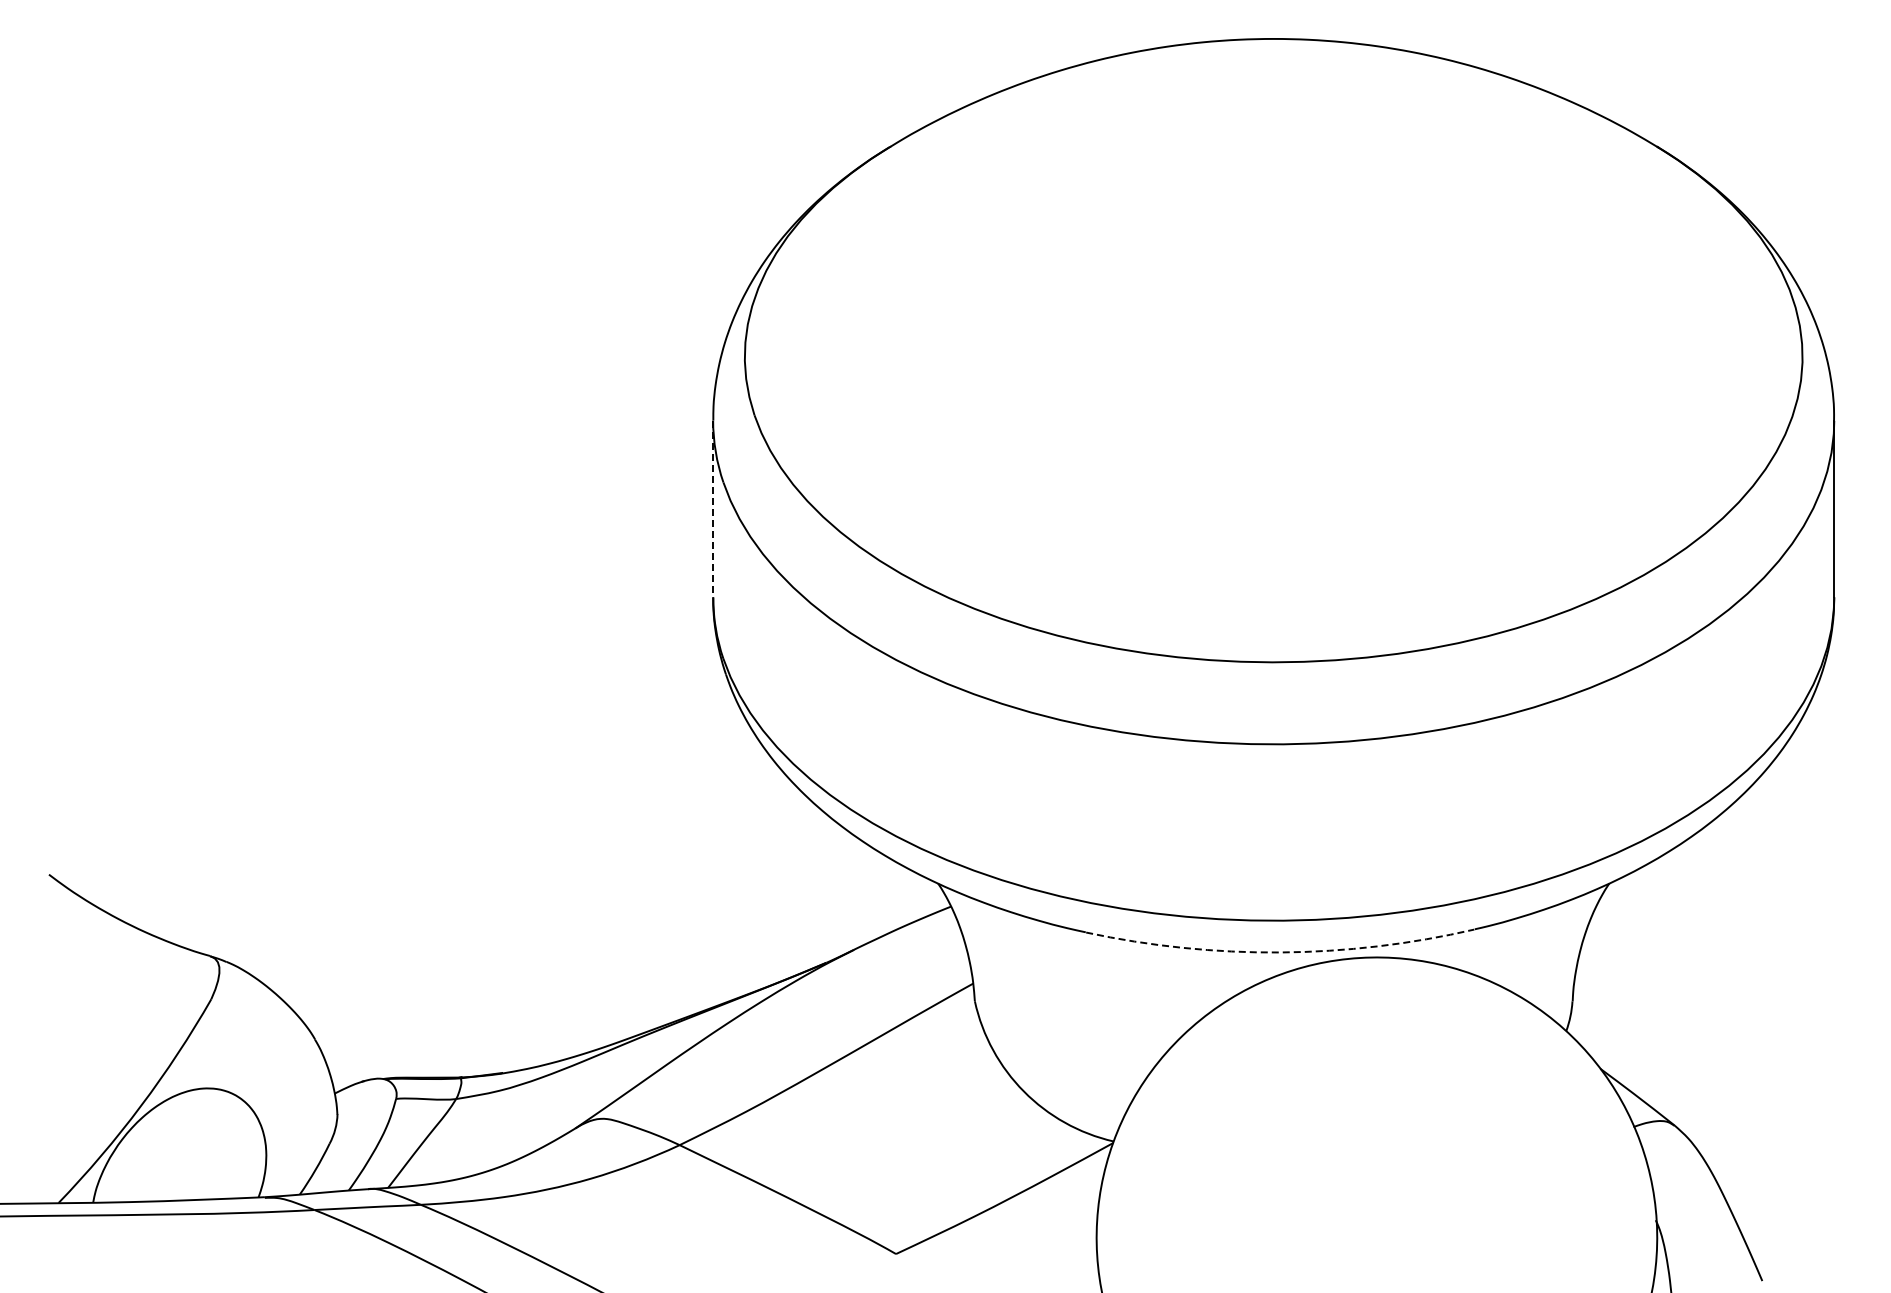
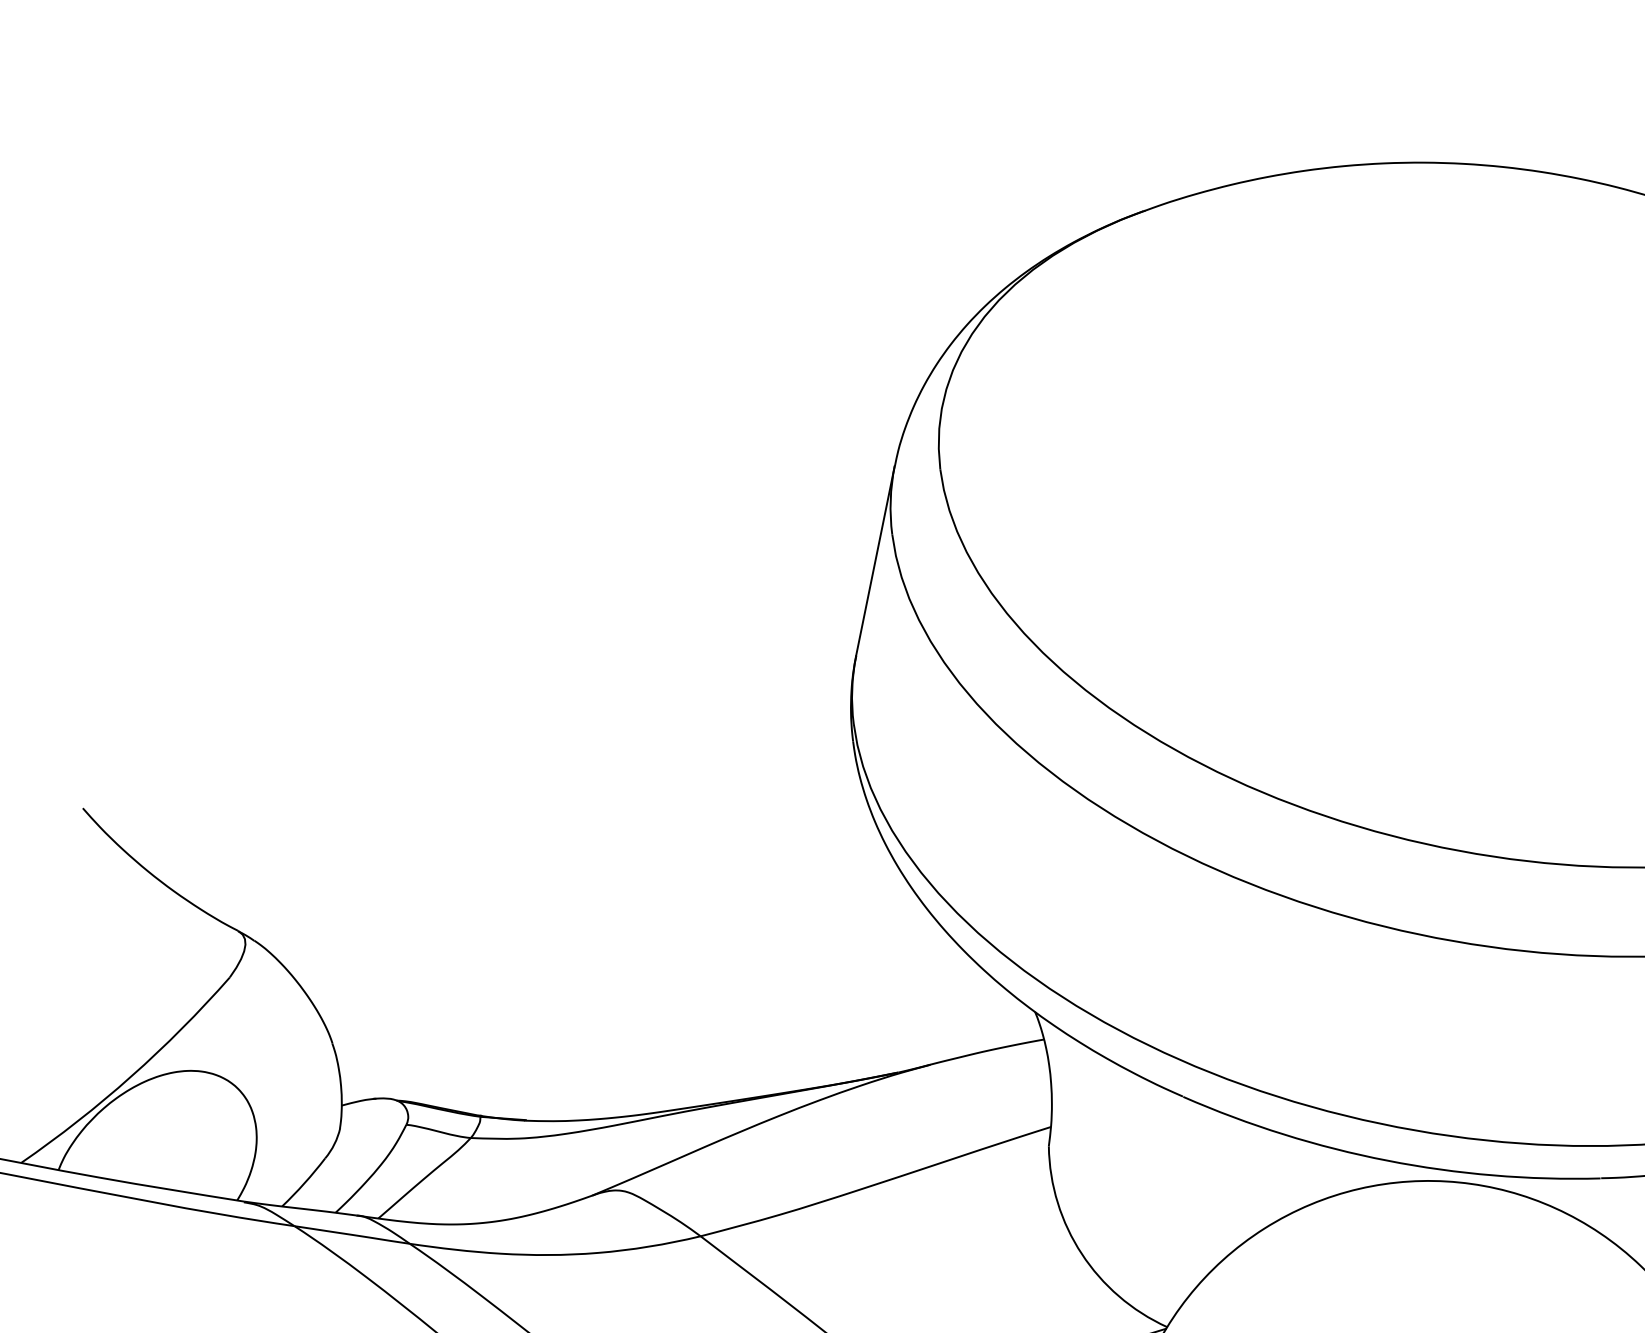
line: (713, 509) -> (875, 561), dashed -> solid
arc: (1280, 952) -> (1387, 1160), dashed -> solid

